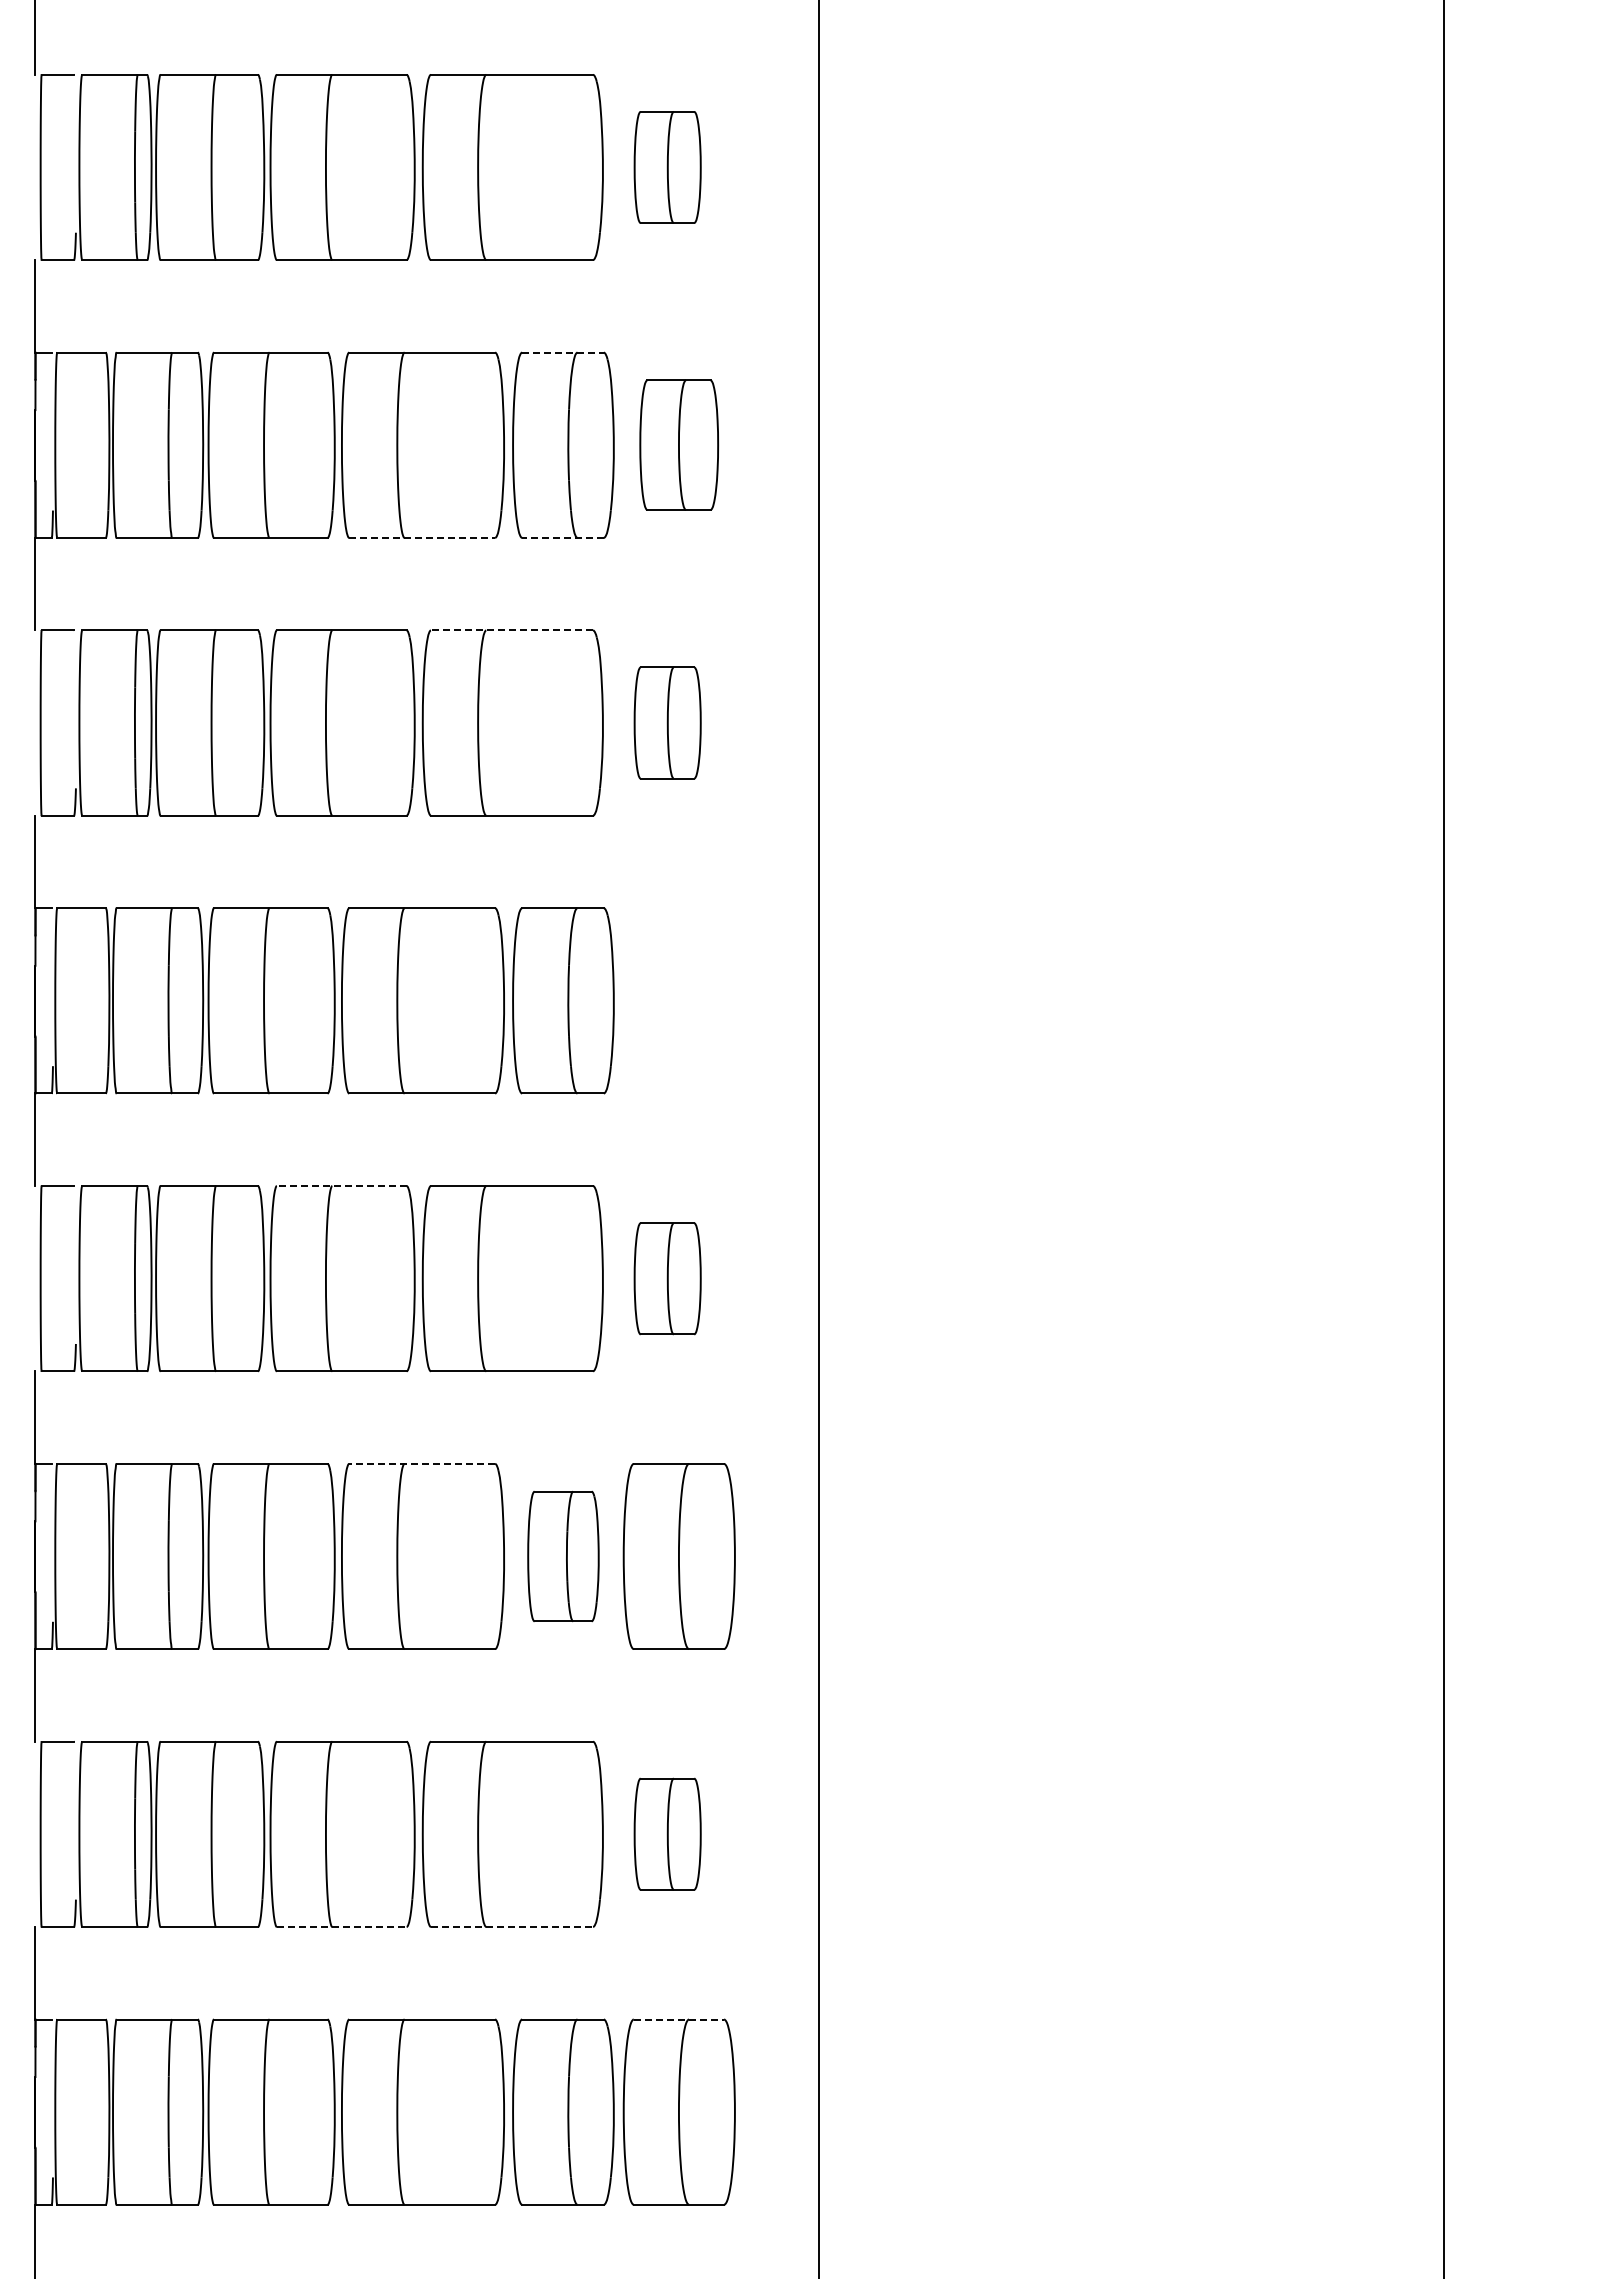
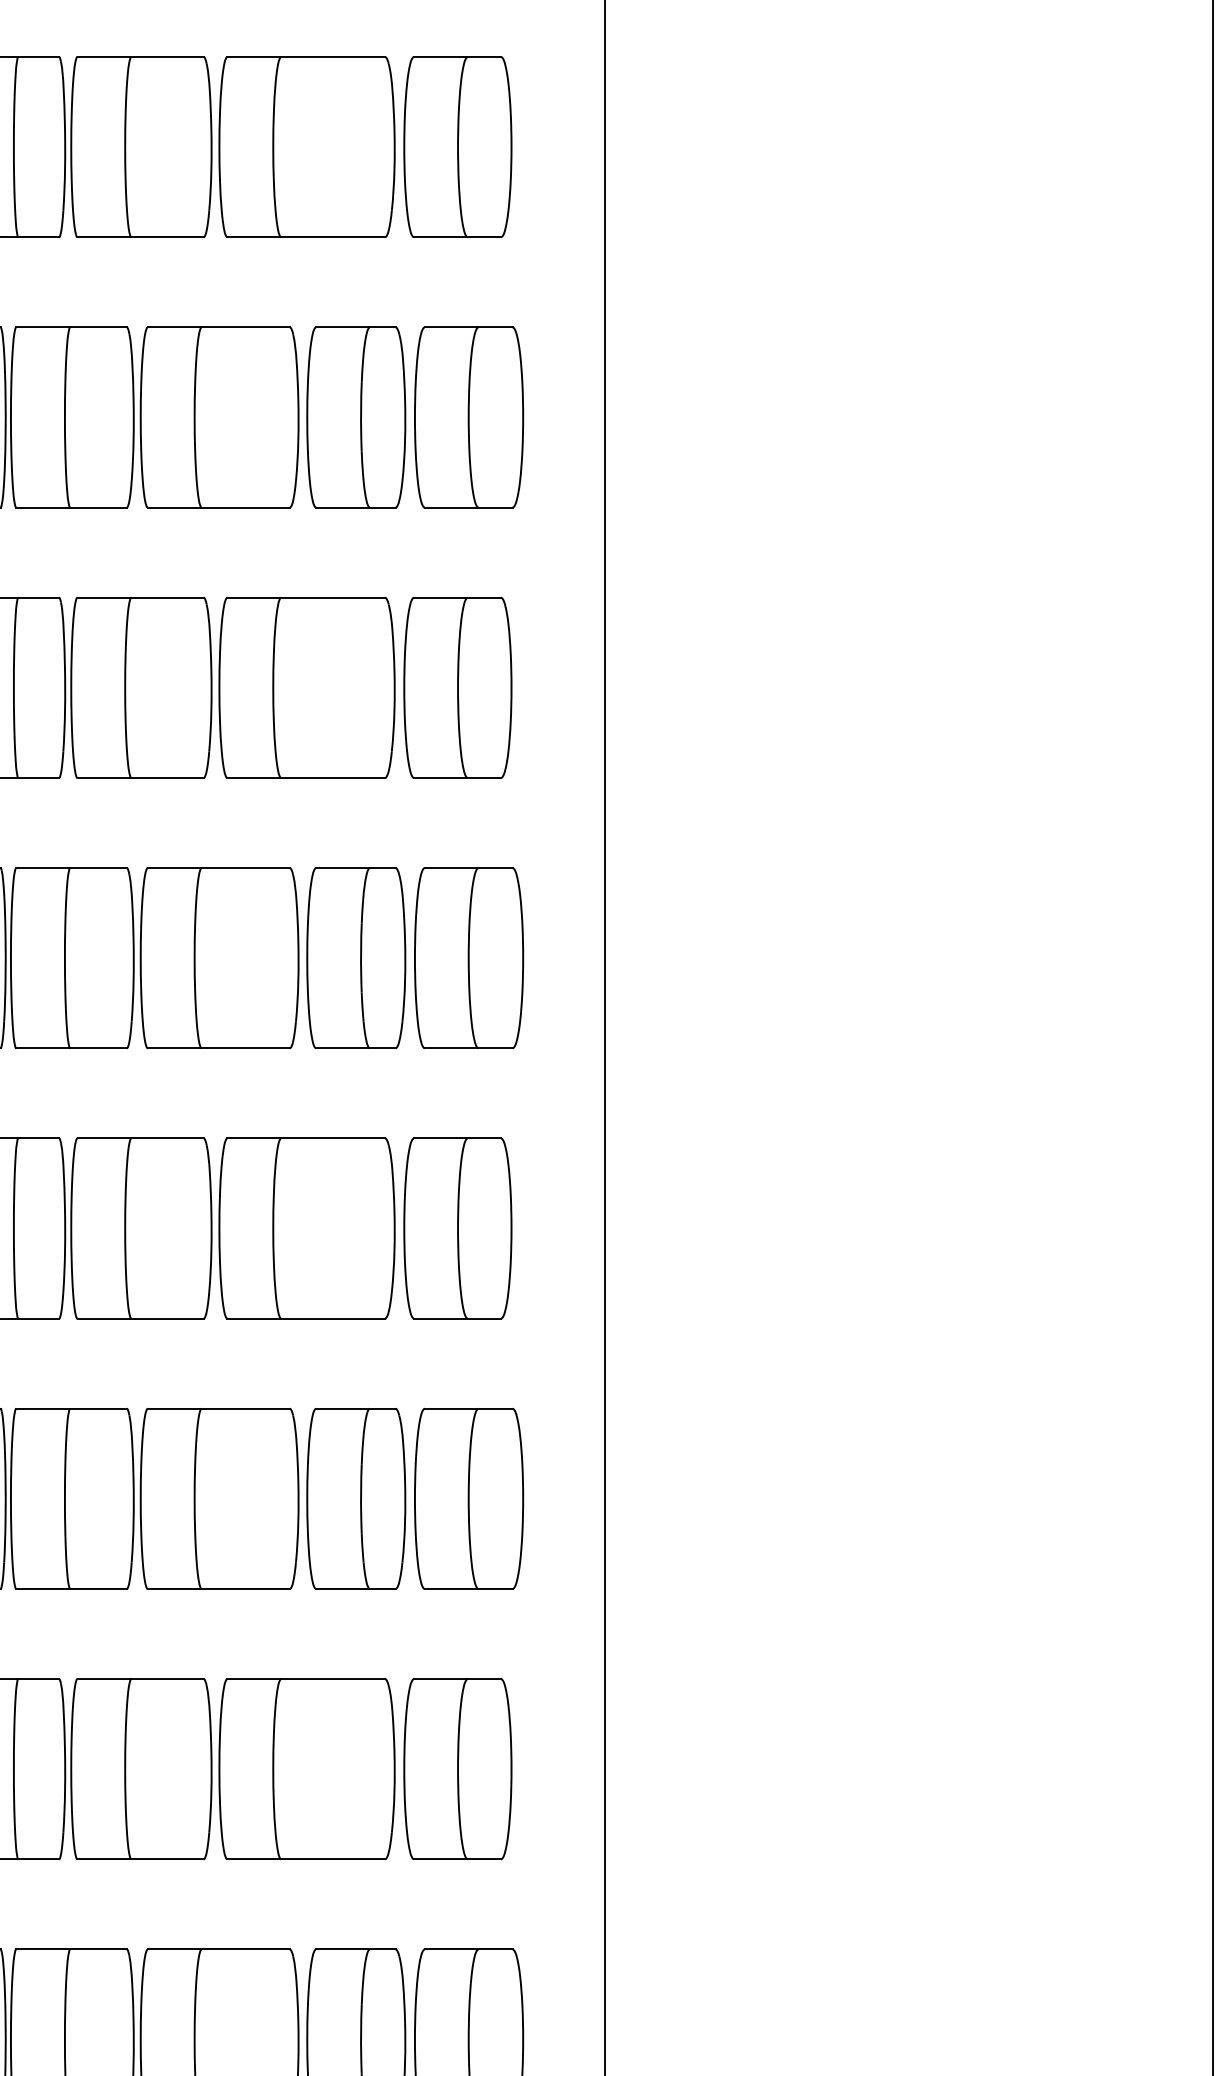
part: (667, 167) -> (457, 147), size x1.67
line: (563, 352) -> (356, 327), dashed -> solid
part: (678, 444) -> (468, 416), size x1.43
line: (422, 537) -> (219, 507), dashed -> solid
line: (563, 537) -> (356, 507), dashed -> solid
line: (511, 630) -> (305, 597), dashed -> solid
part: (667, 722) -> (457, 687), size x1.67
part: (678, 1000) -> (468, 957), added
line: (341, 1186) -> (140, 1138), dashed -> solid
part: (667, 1278) -> (457, 1228), size x1.67
line: (422, 1463) -> (219, 1408), dashed -> solid
part: (563, 1556) -> (356, 1498), size x1.43
part: (667, 1833) -> (457, 1768), size x1.67
line: (341, 1926) -> (140, 1858), dashed -> solid
line: (512, 1926) -> (306, 1858), dashed -> solid
line: (679, 2019) -> (469, 1949), dashed -> solid

